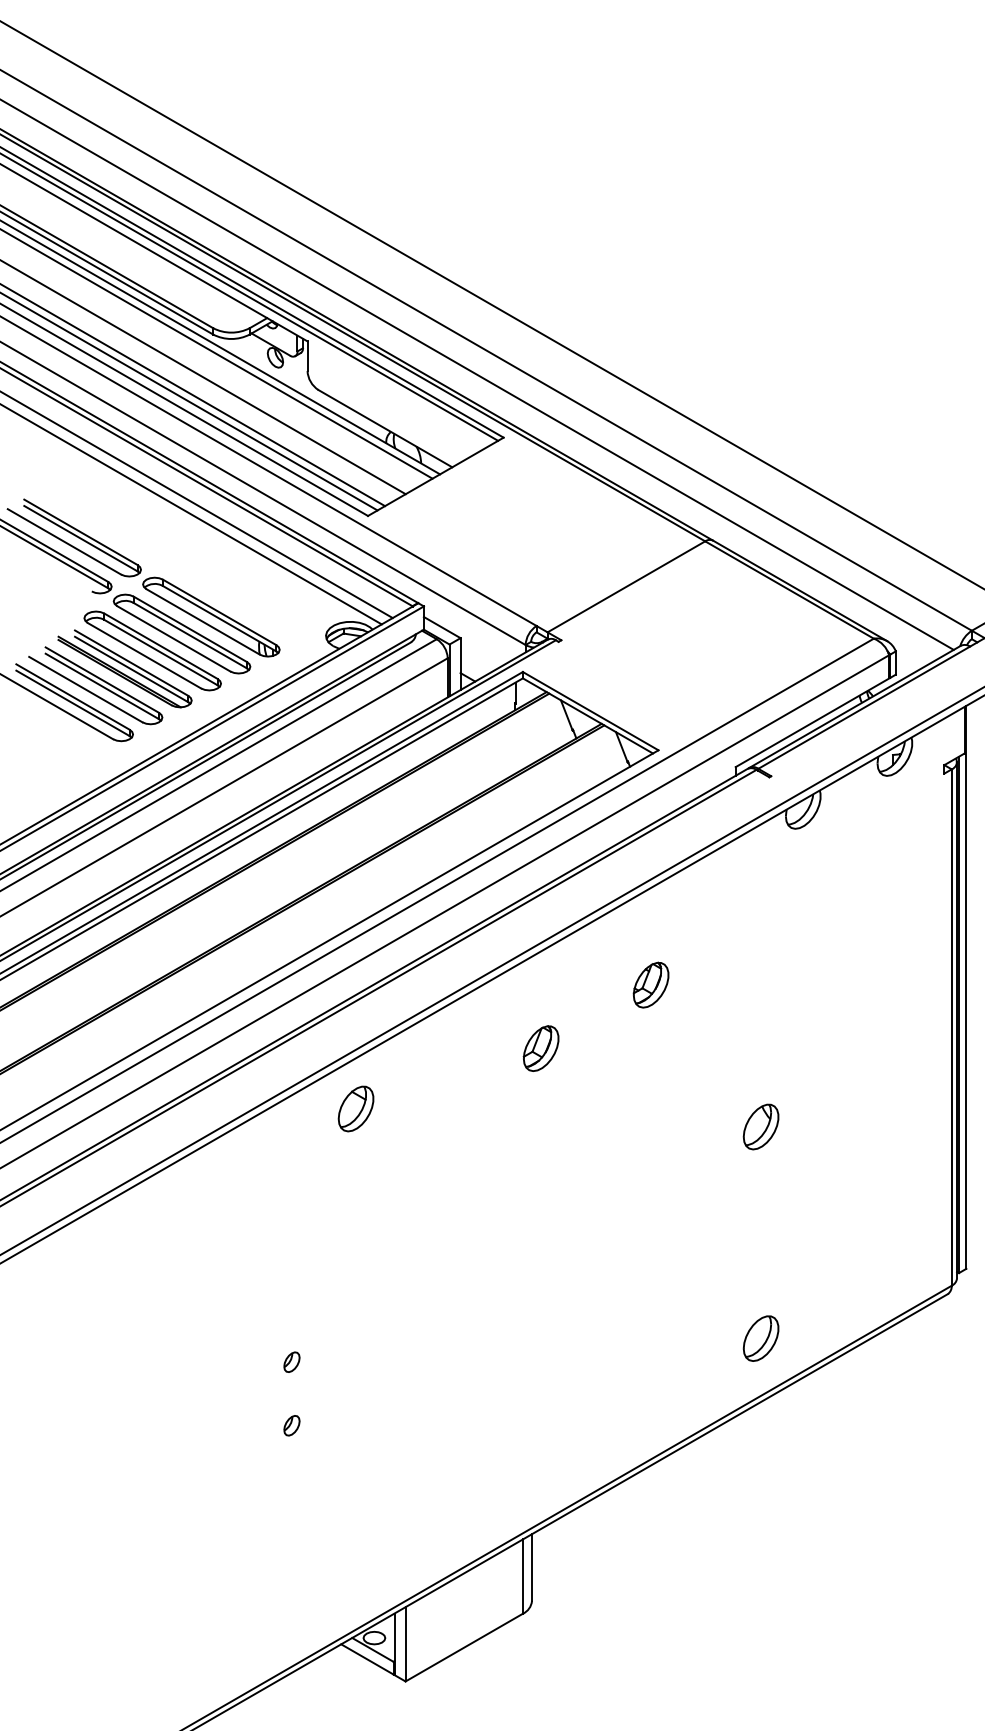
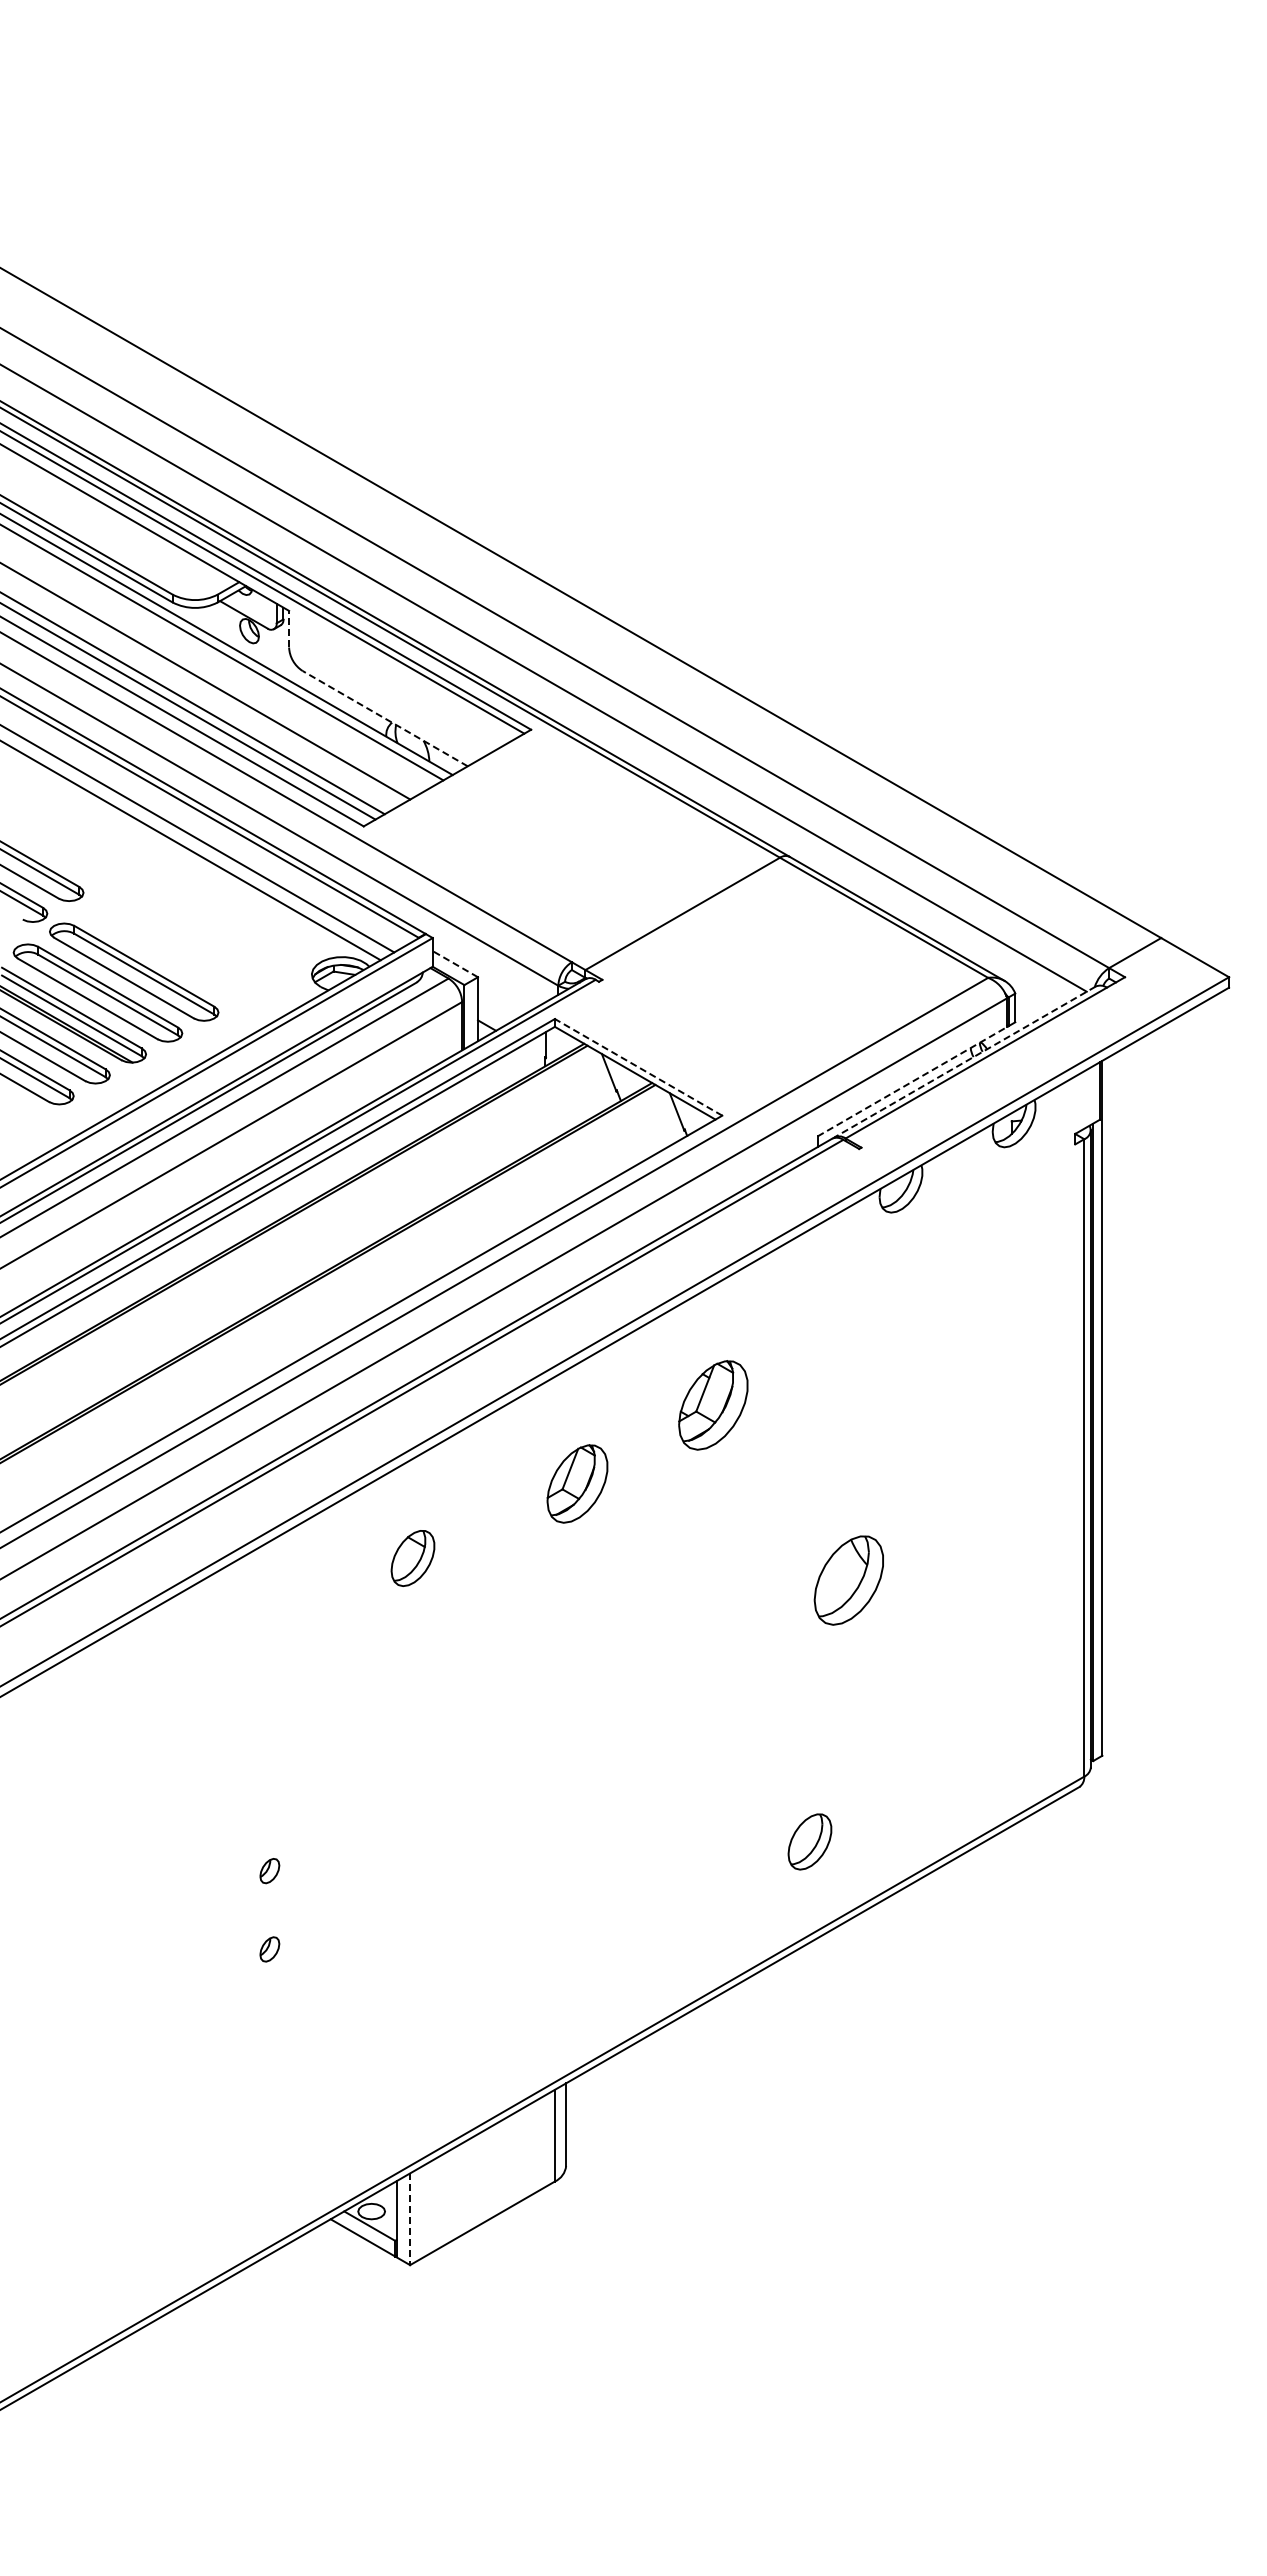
line: (307, 355) -> (289, 628), solid -> dashed
line: (384, 428) -> (384, 718), solid -> dashed
part: (211, 616) -> (170, 950), removed
line: (441, 627) -> (454, 963), solid -> dashed
line: (855, 707) -> (965, 1062), solid -> dashed
line: (590, 711) -> (638, 1067), solid -> dashed
line: (812, 722) -> (912, 1081), solid -> dashed
part: (650, 985) -> (712, 1405), size x1.6
part: (541, 1048) -> (577, 1483), size x1.4
part: (355, 1109) -> (412, 1558), moved
part: (760, 1126) -> (848, 1580), size x1.6
part: (760, 1338) -> (809, 1841), moved
line: (405, 1644) -> (410, 2219), solid -> dashed

